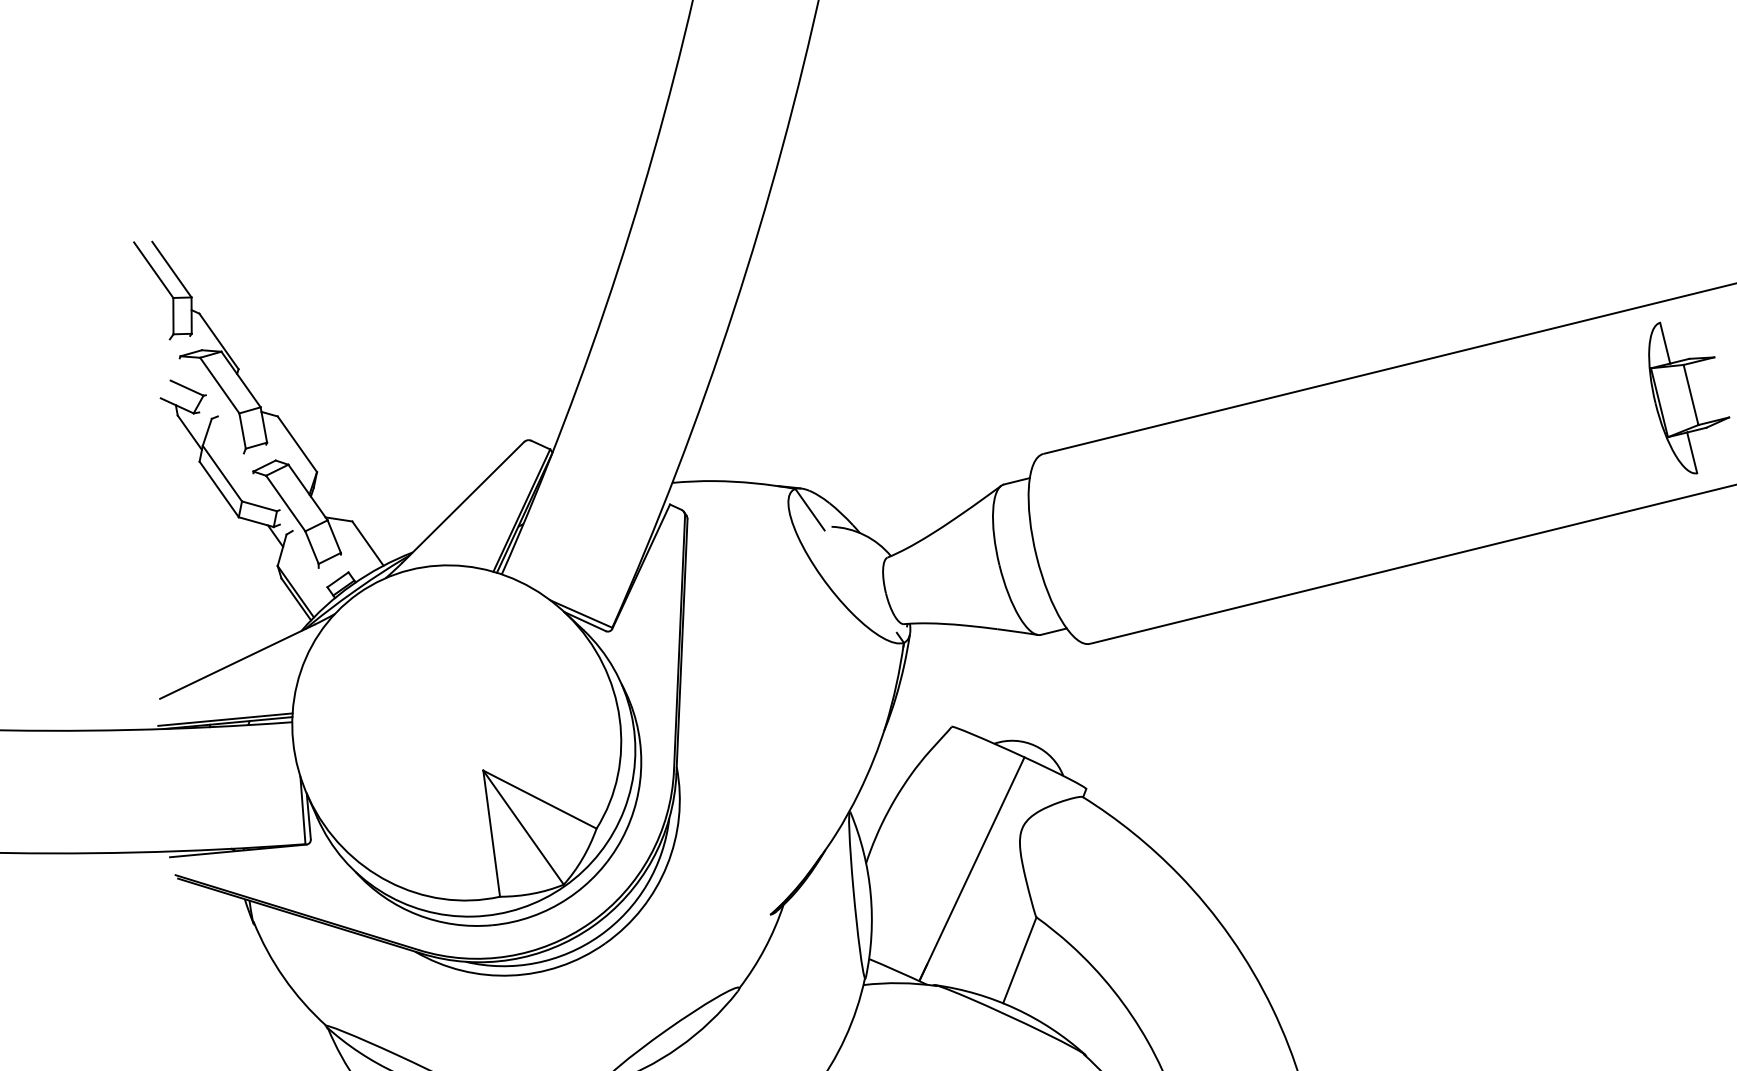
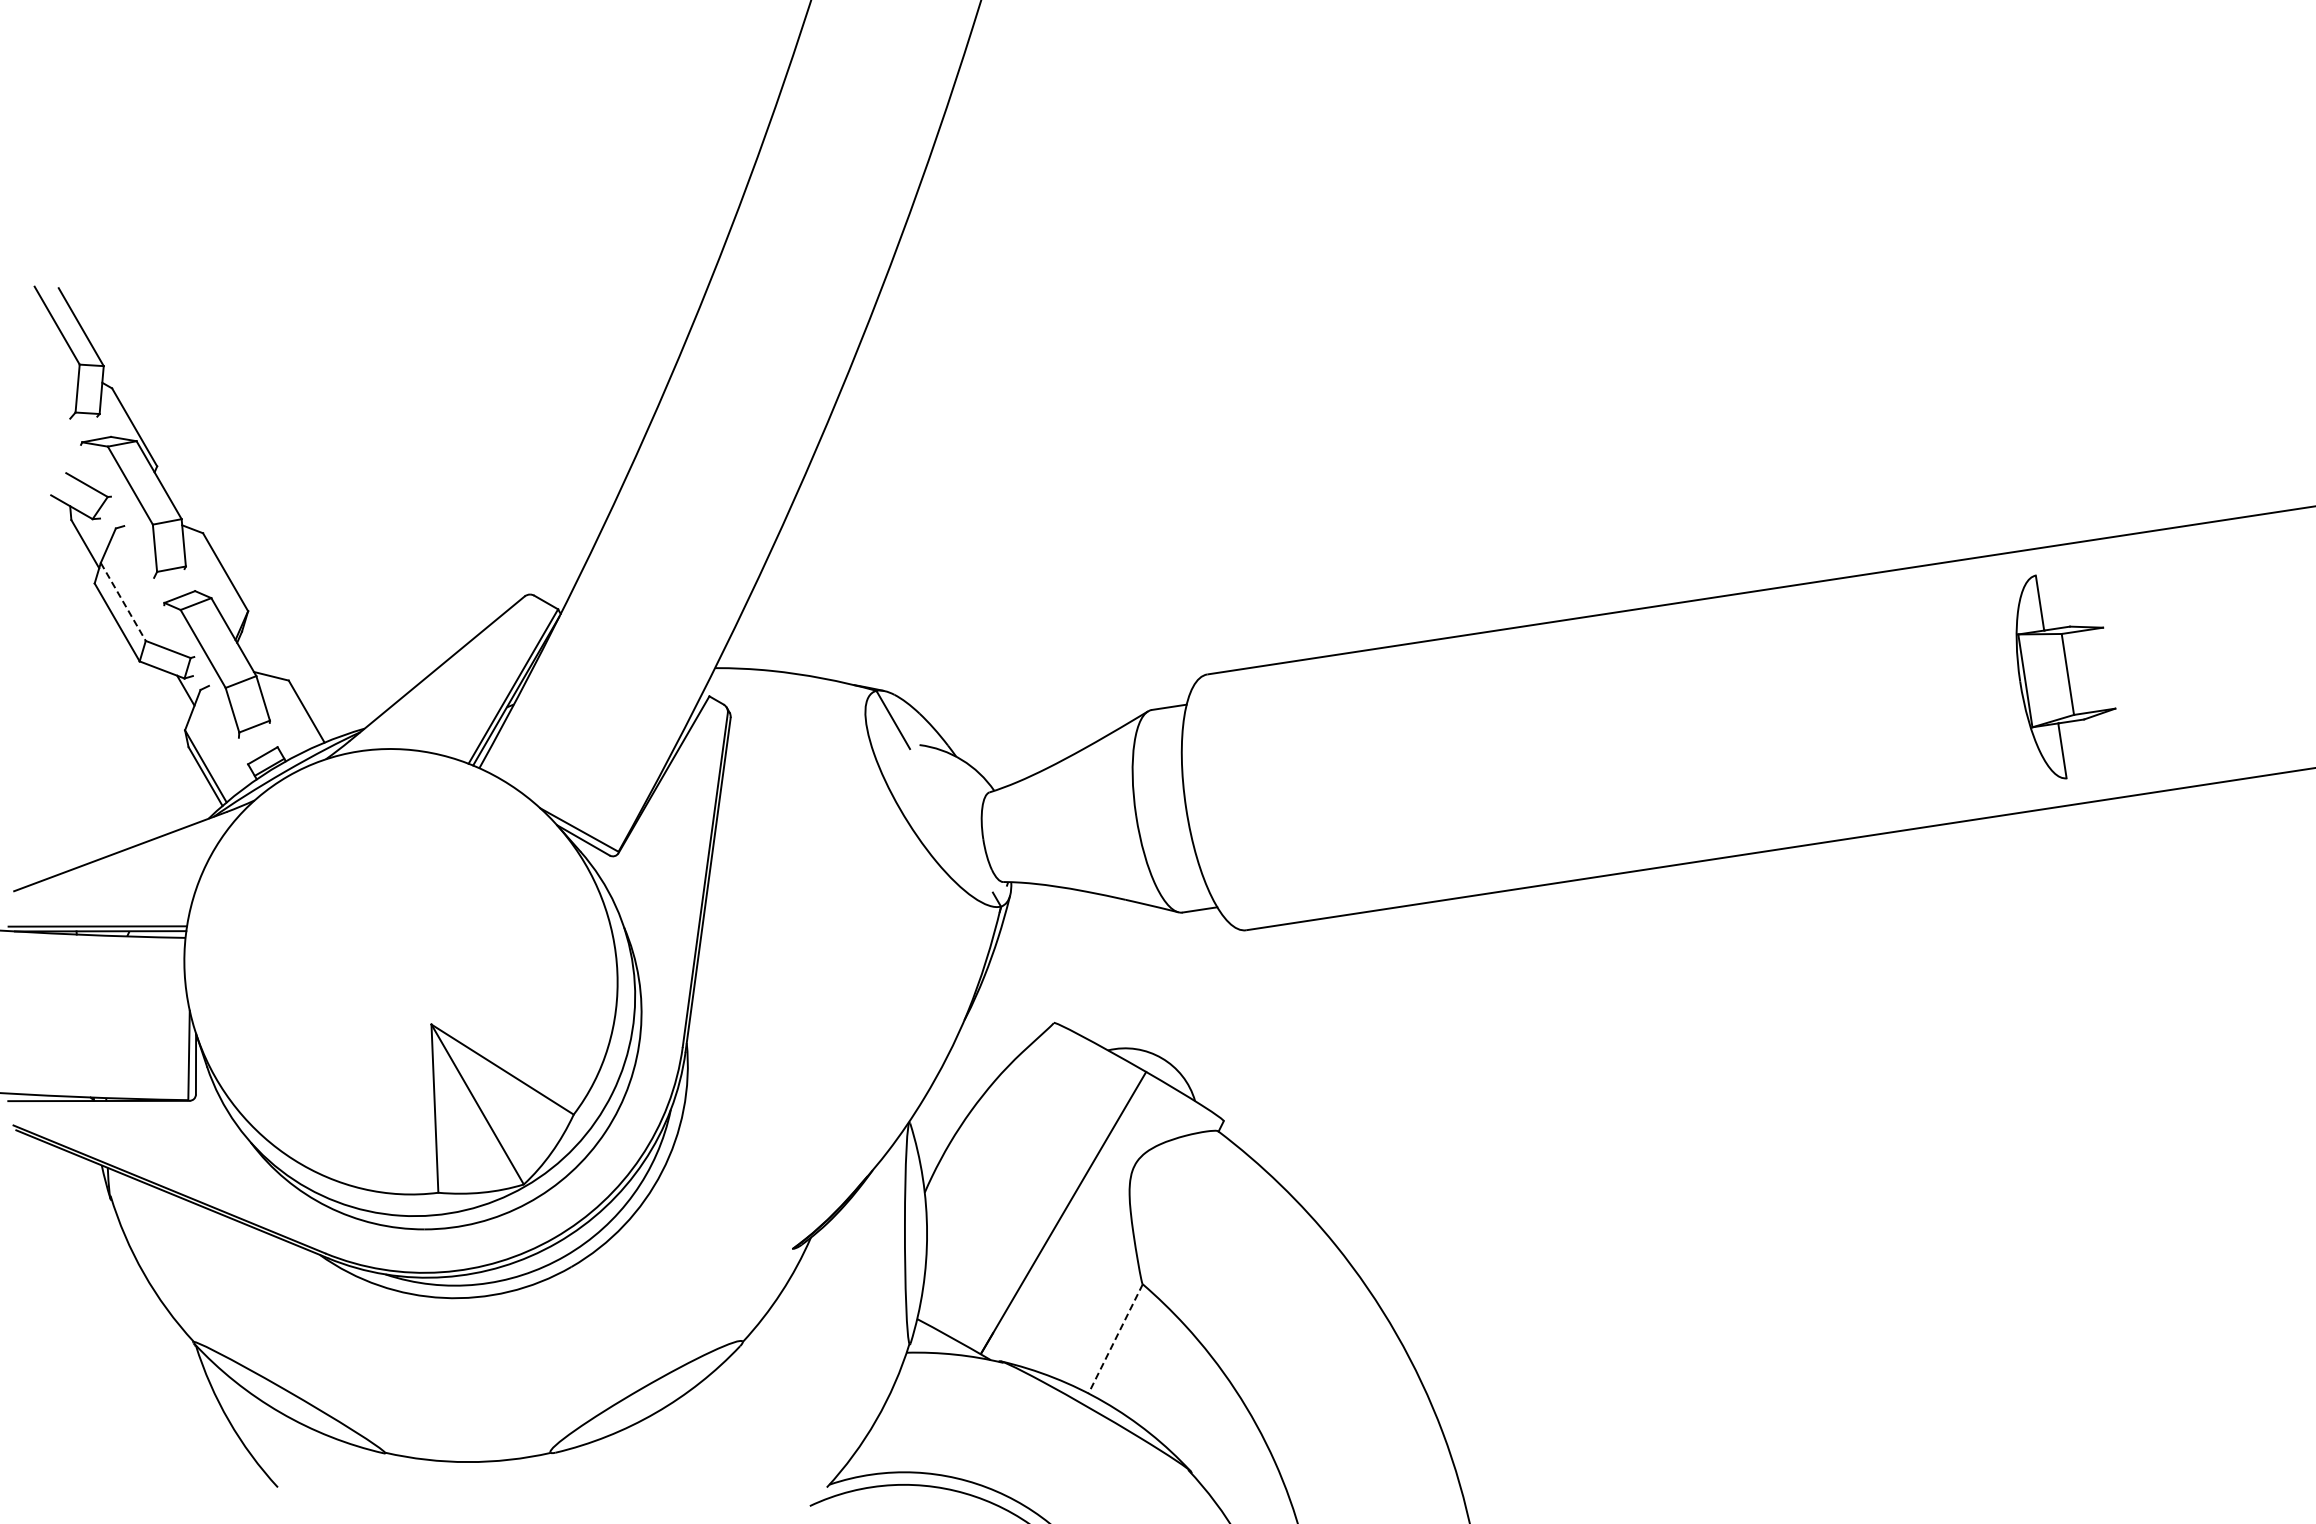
line: (222, 474) -> (123, 602), solid -> dashed
line: (1019, 960) -> (1115, 1338), solid -> dashed

